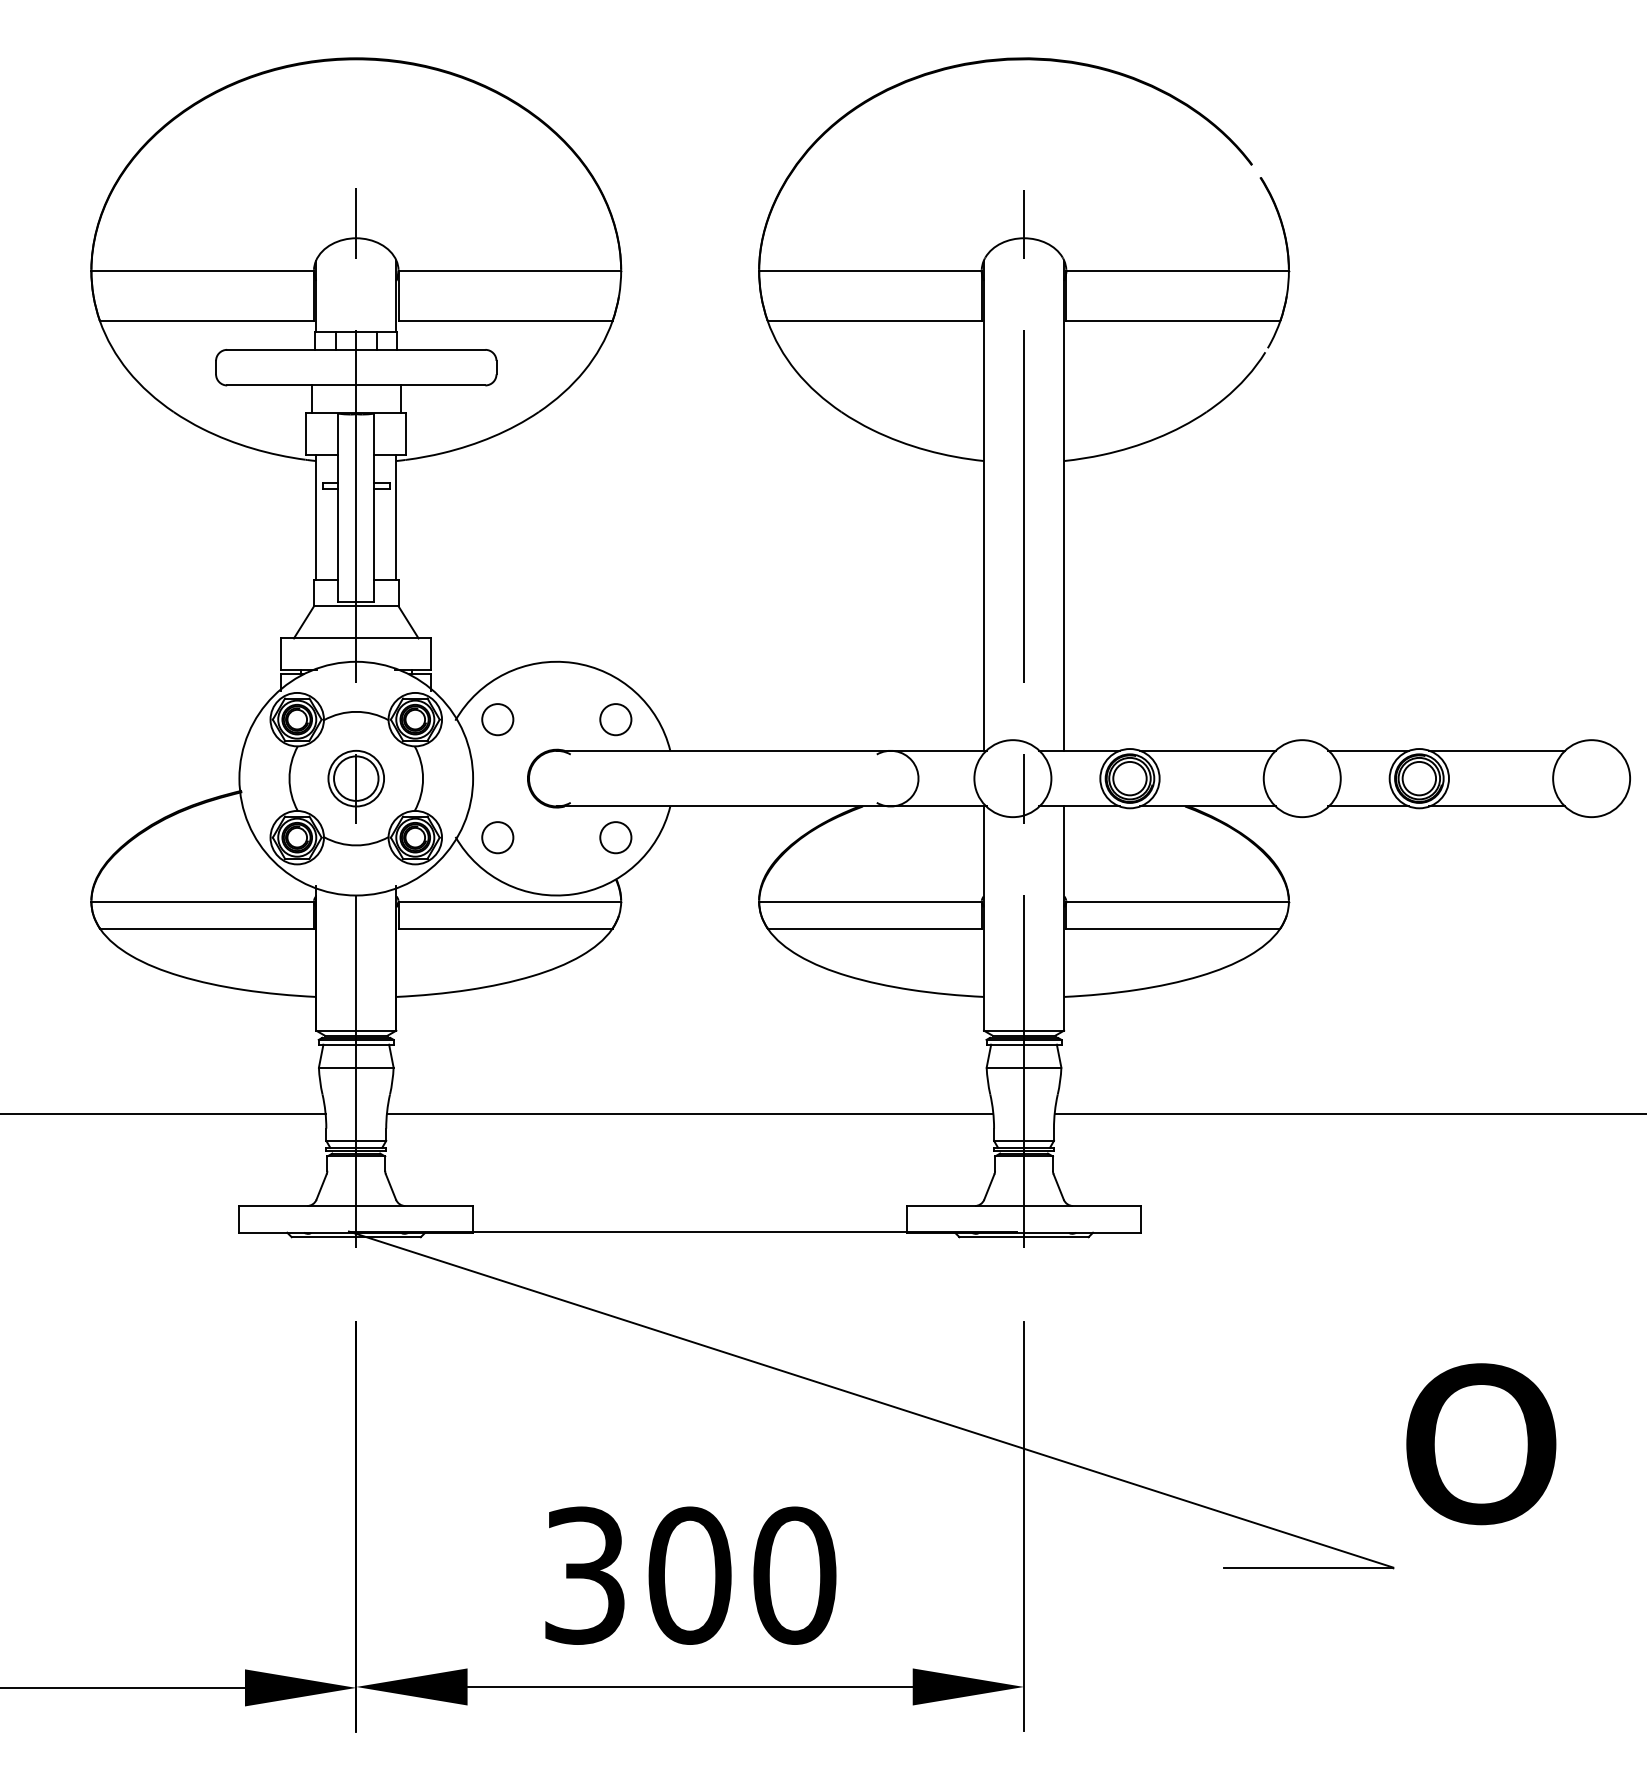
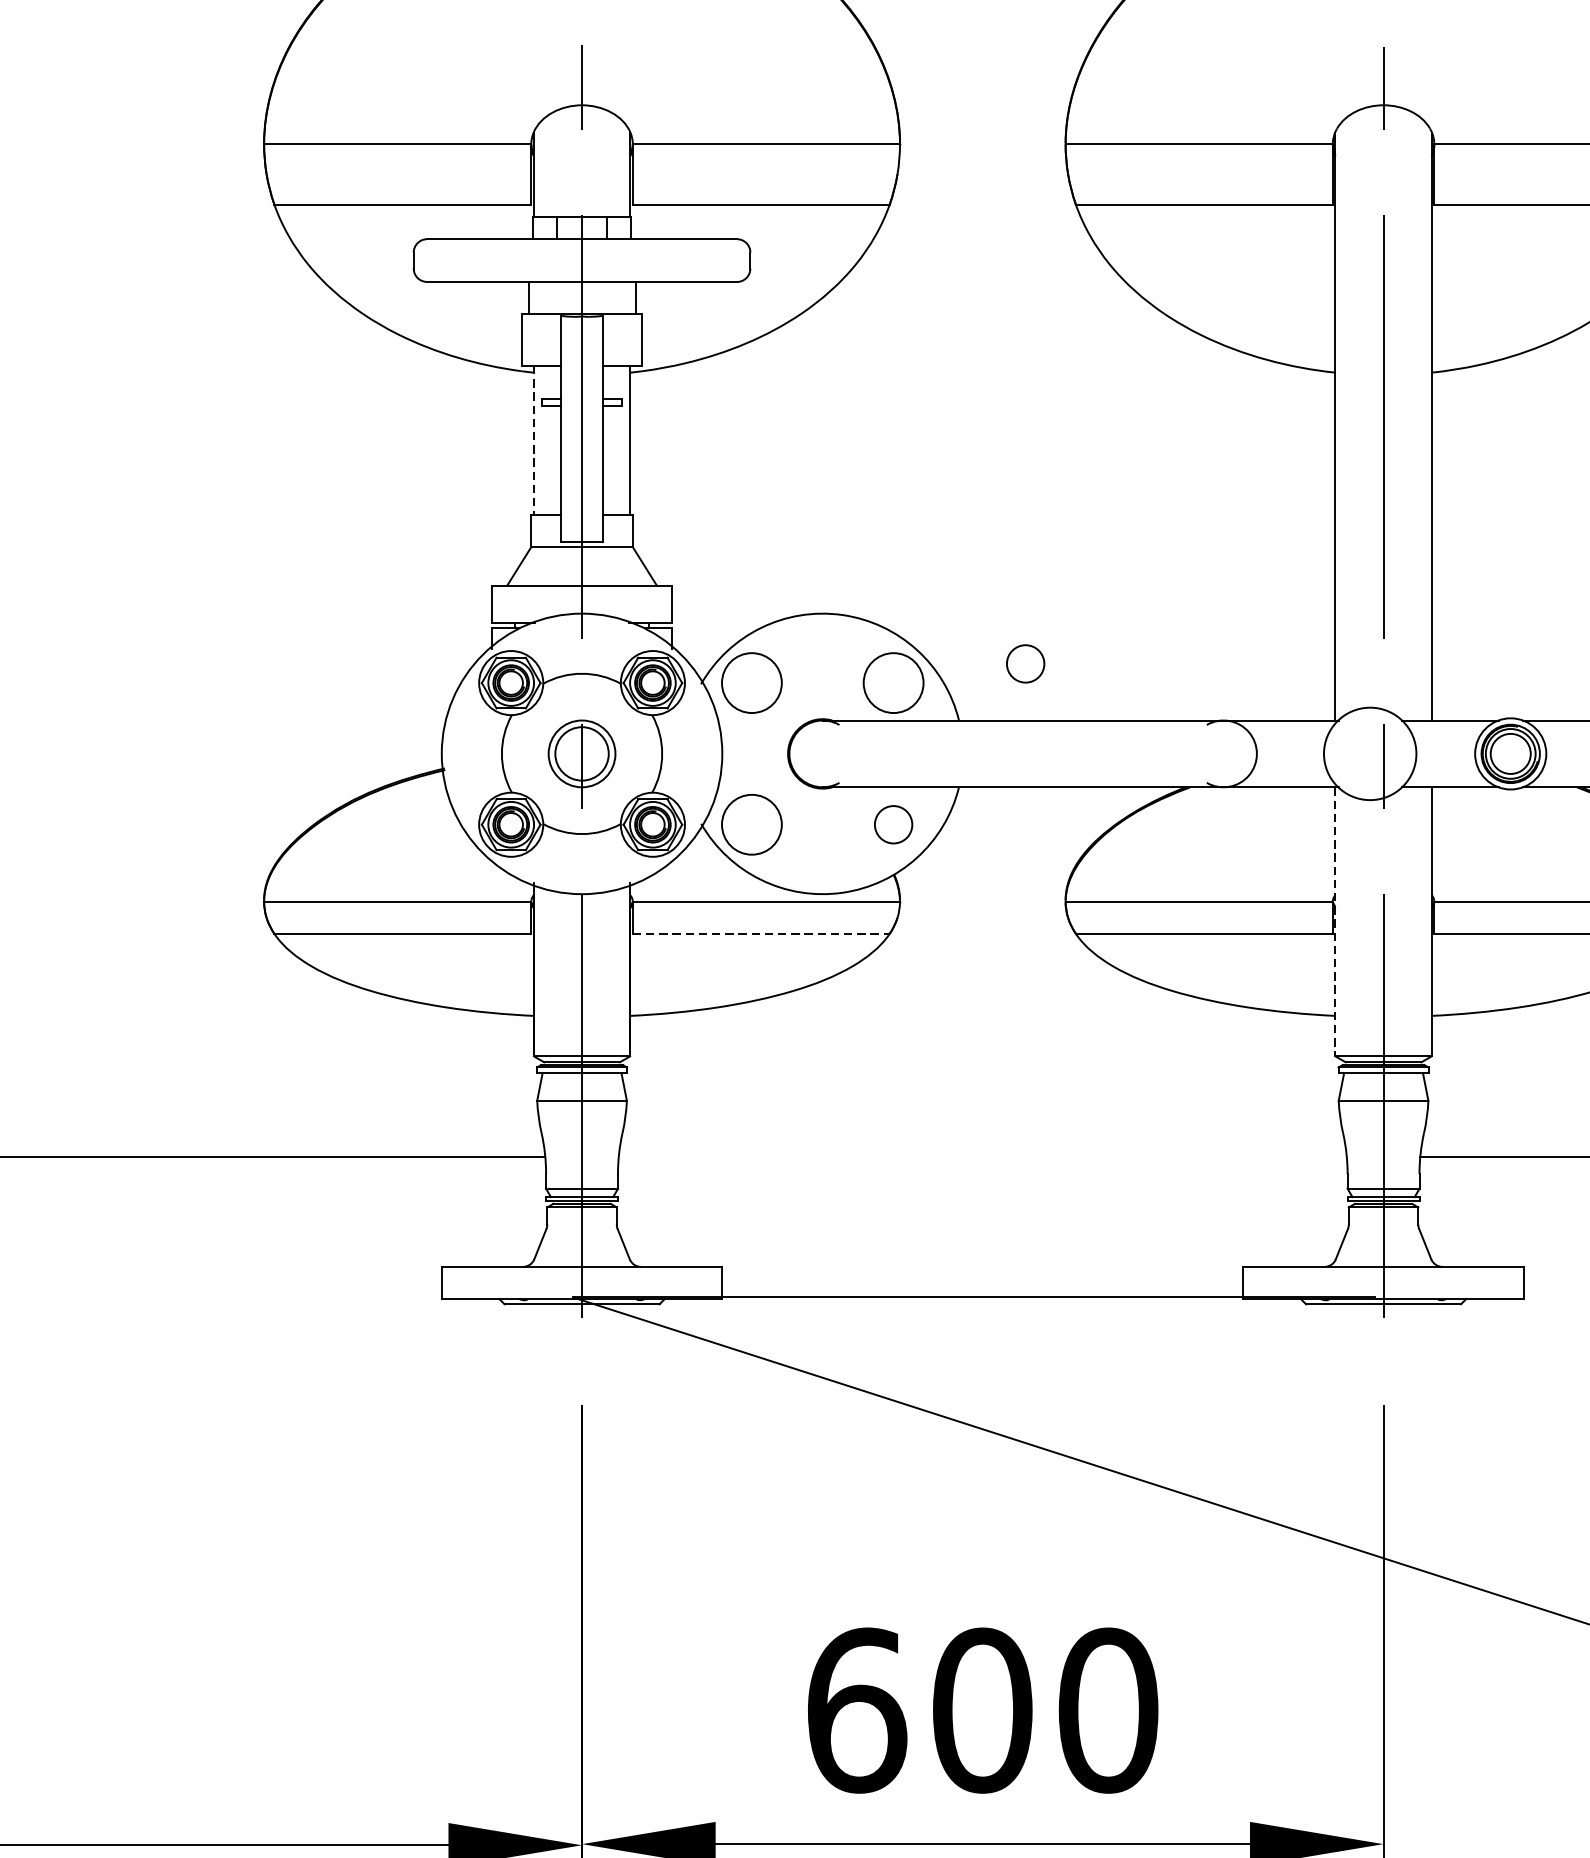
line: (316, 518) -> (534, 441), solid -> dashed
circle: (725, 703) -> (1025, 663), added
circle: (497, 719) -> (751, 682), size x1.6
circle: (615, 719) -> (893, 682), size x1.6
circle: (497, 837) -> (751, 824), size x1.6
line: (983, 919) -> (1334, 922), solid -> dashed
line: (506, 928) -> (762, 933), solid -> dashed
line: (689, 1114) -> (982, 1157), removed
text: (585, 1575) -> (857, 1710), 300 -> 600

